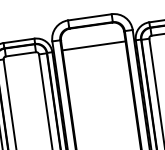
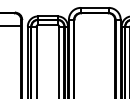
line: (93, 46) -> (94, 26), removed

